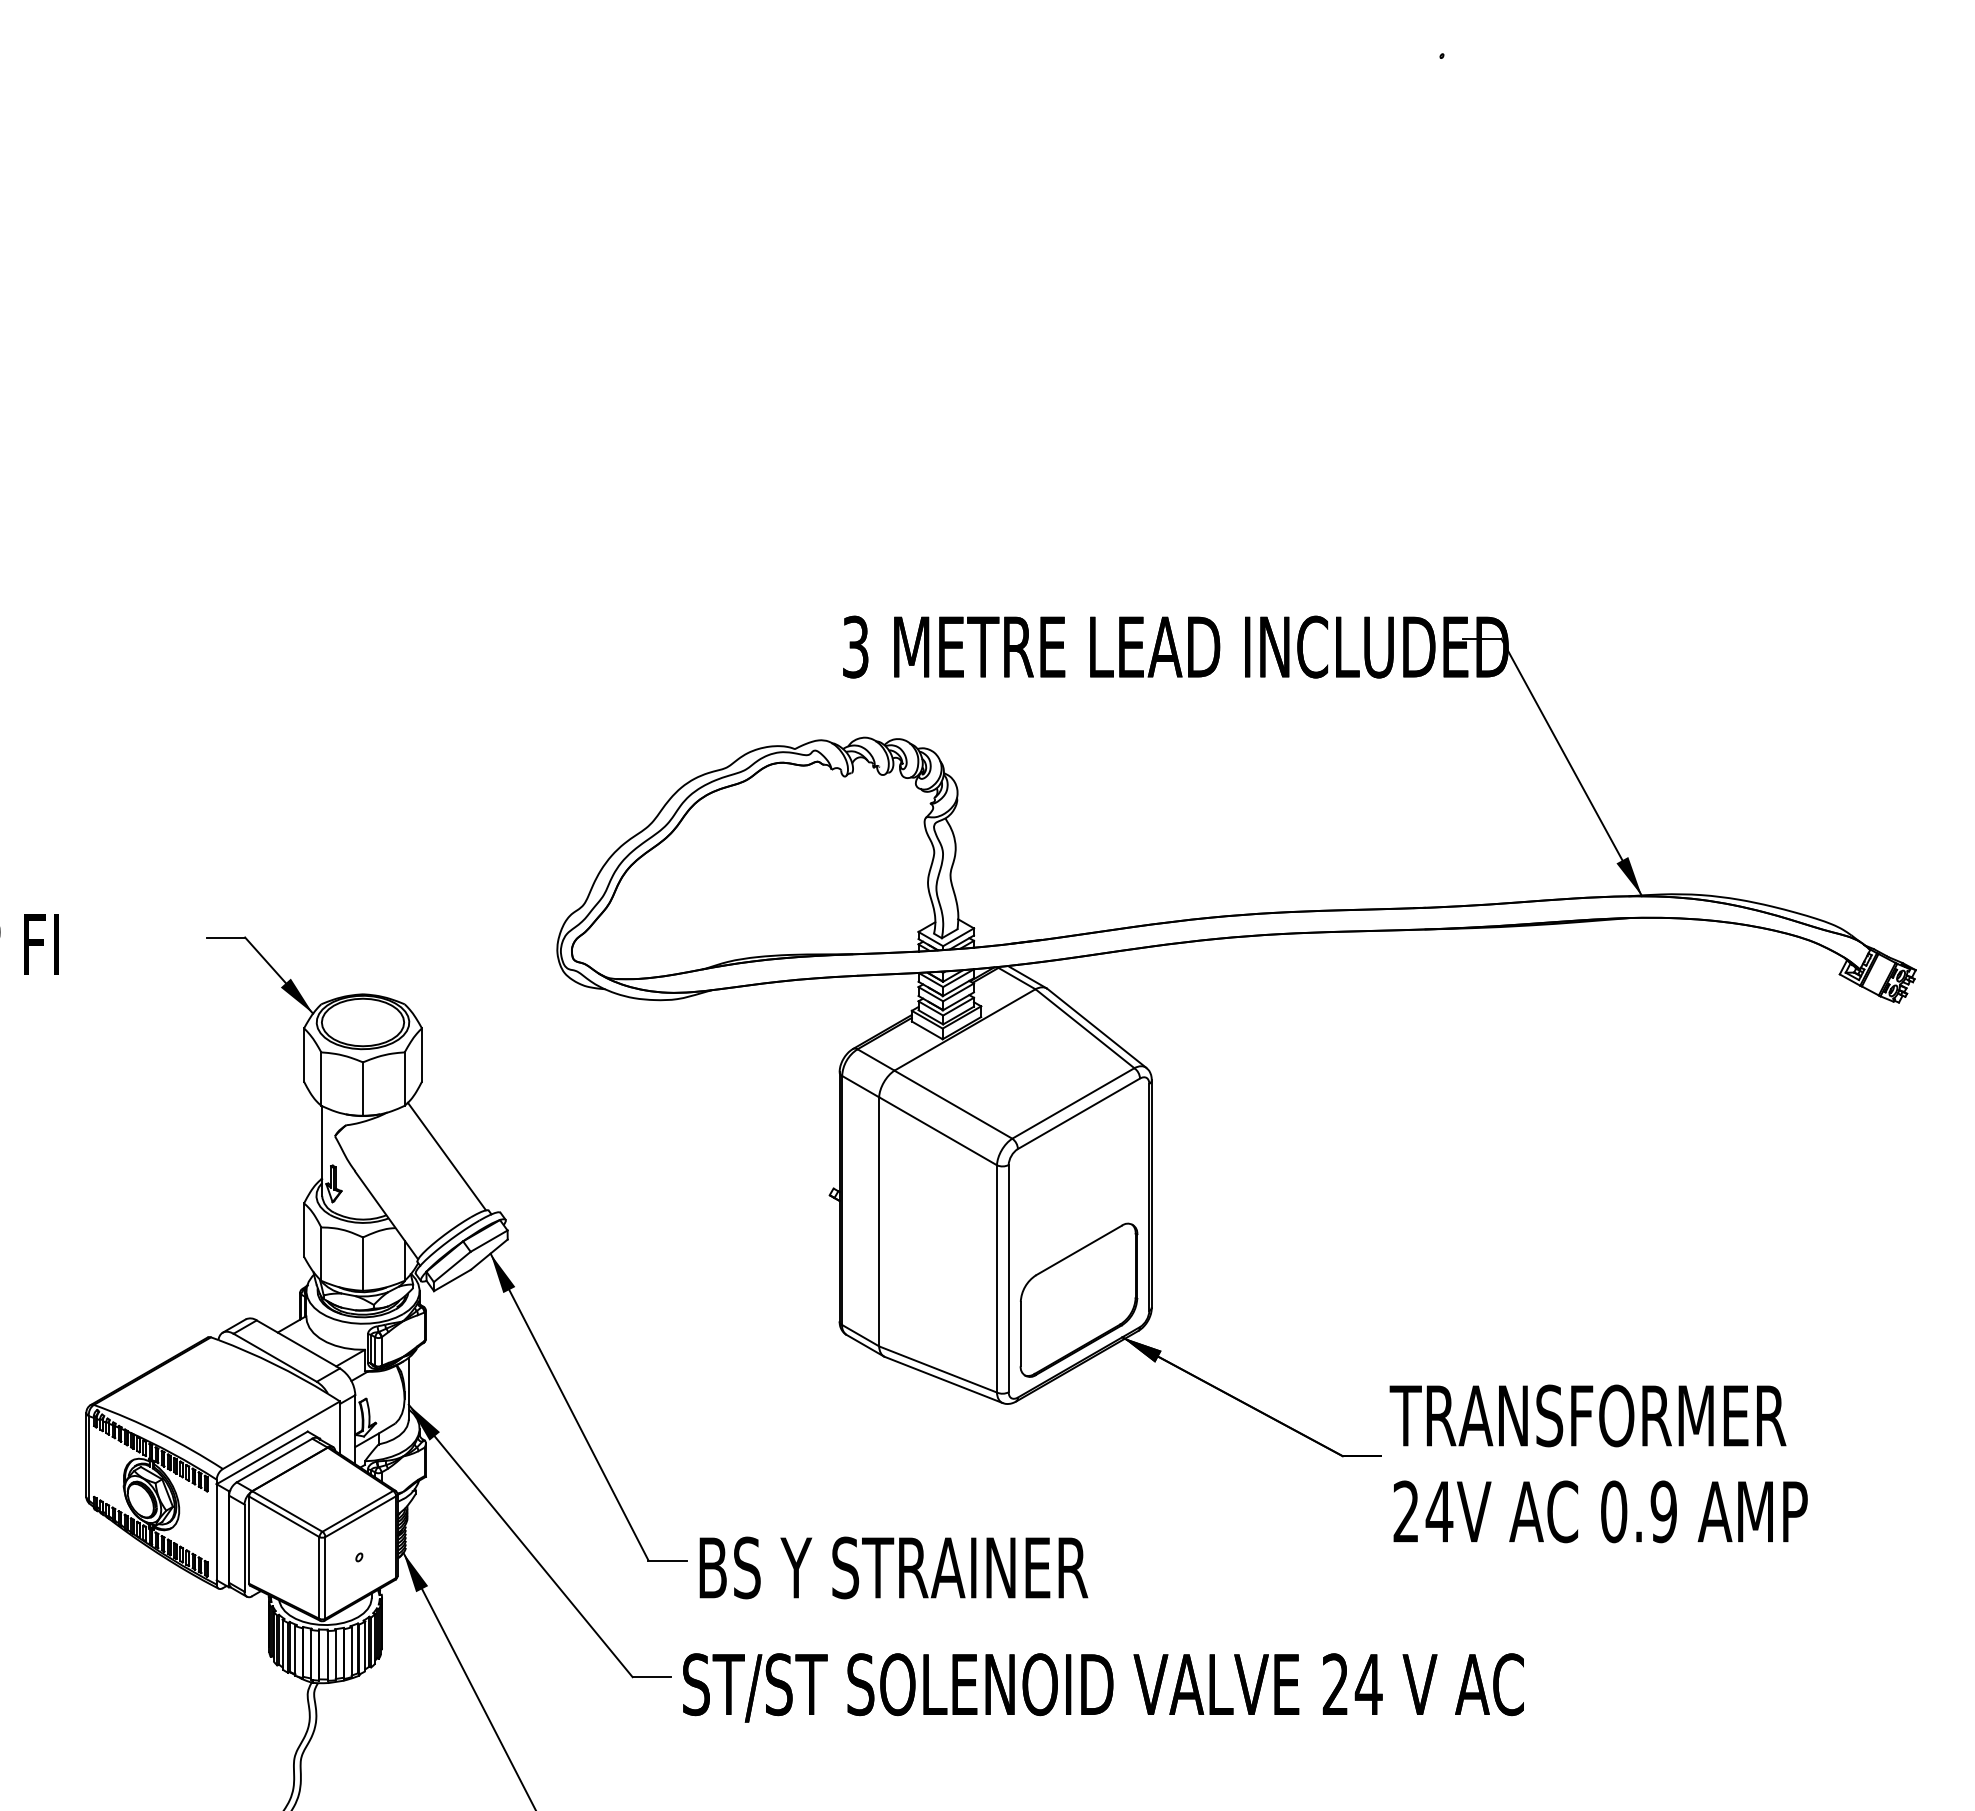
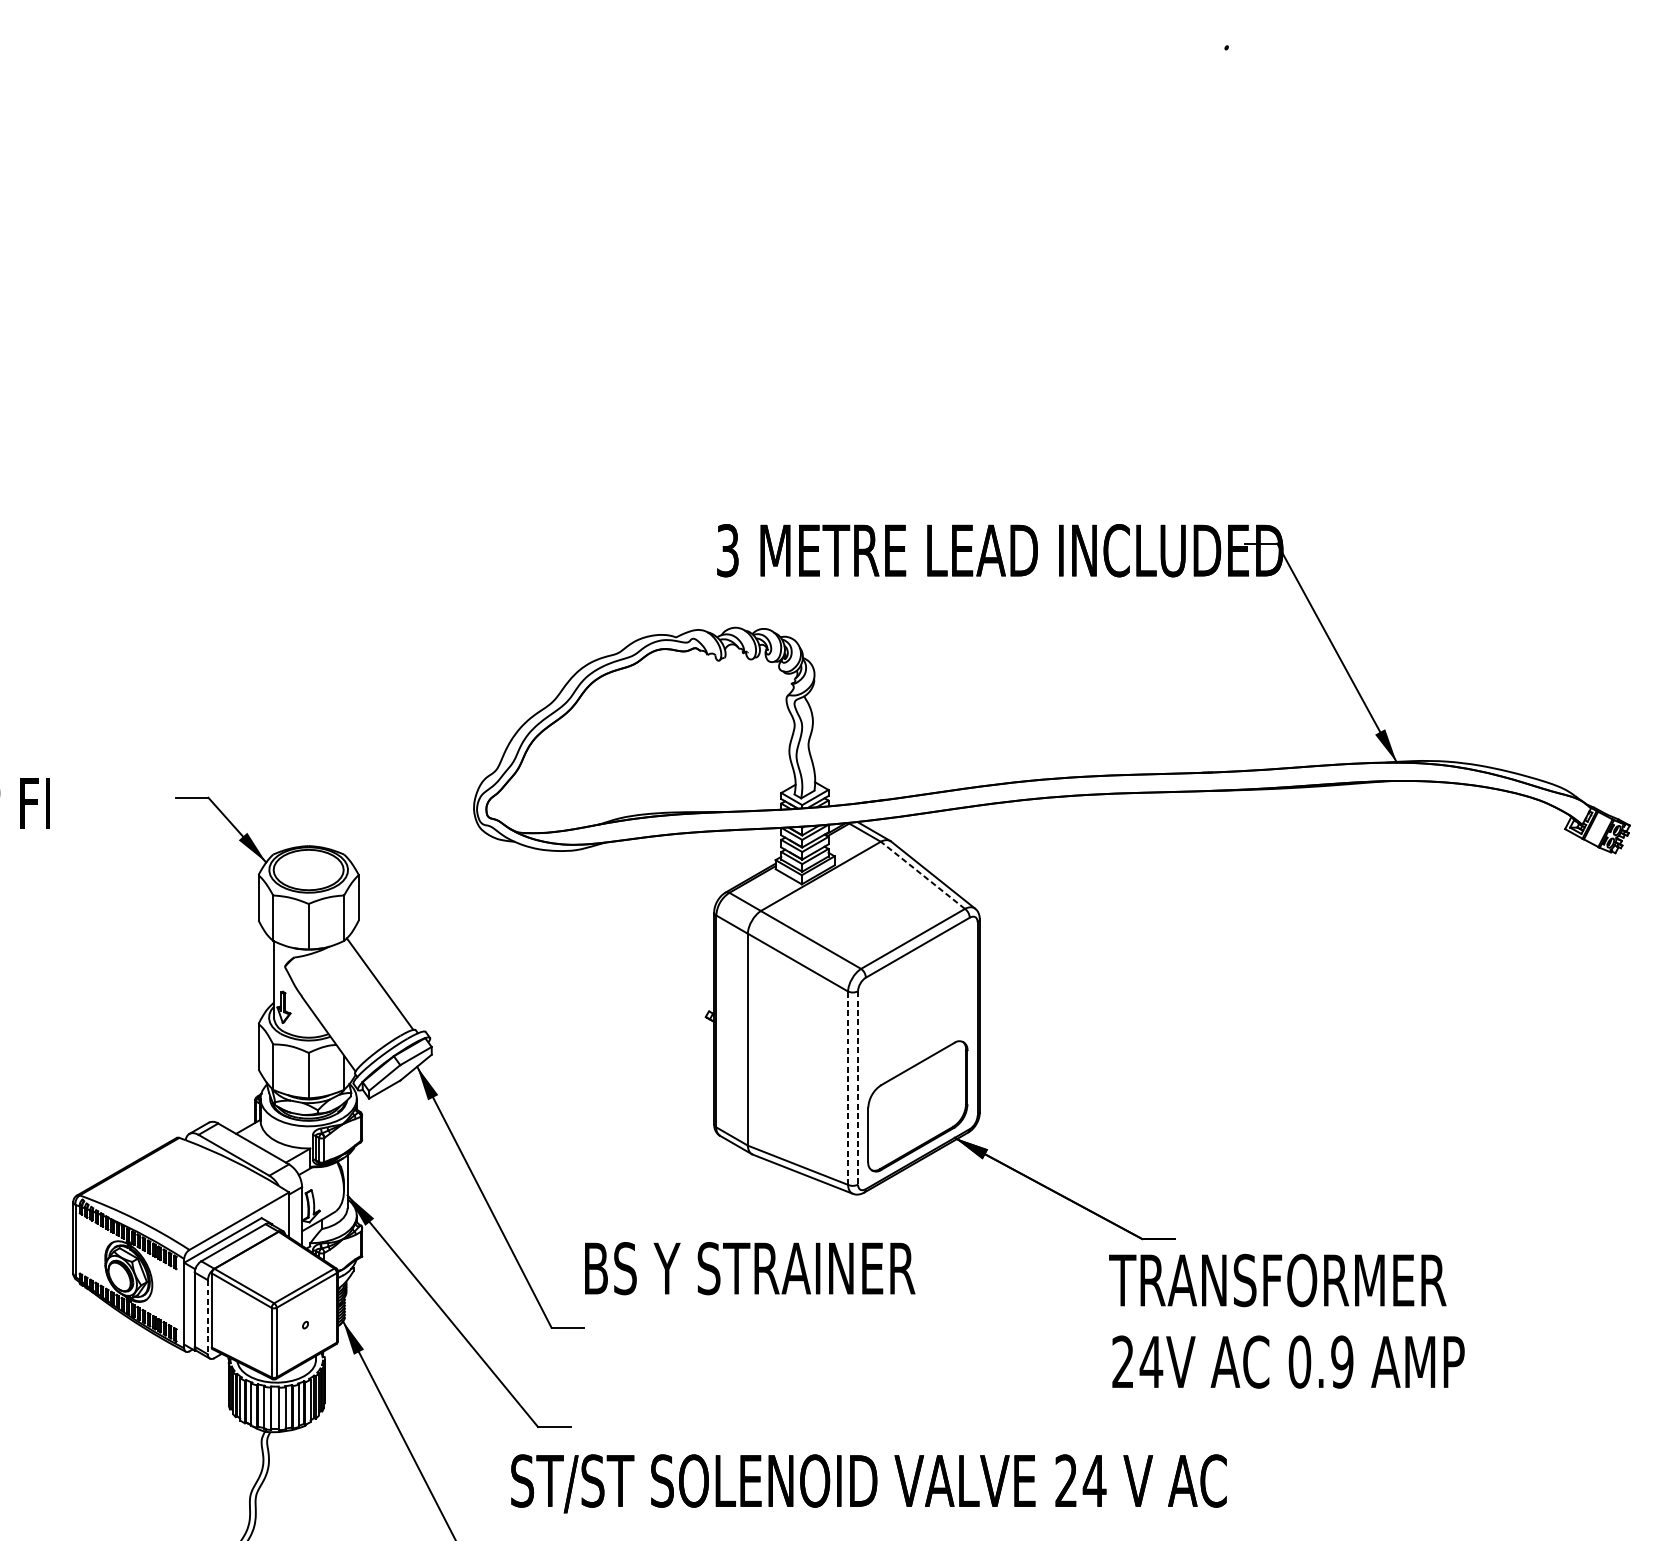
line: (1084, 1028) -> (922, 875), solid -> dashed
line: (996, 1278) -> (847, 1087), solid -> dashed
line: (1008, 1278) -> (857, 1087), solid -> dashed
text: (1598, 1463) -> (1286, 1320), moved
line: (244, 1548) -> (207, 1317), solid -> dashed
text: (893, 1567) -> (749, 1268), moved
text: (1103, 1687) -> (868, 1483), moved

